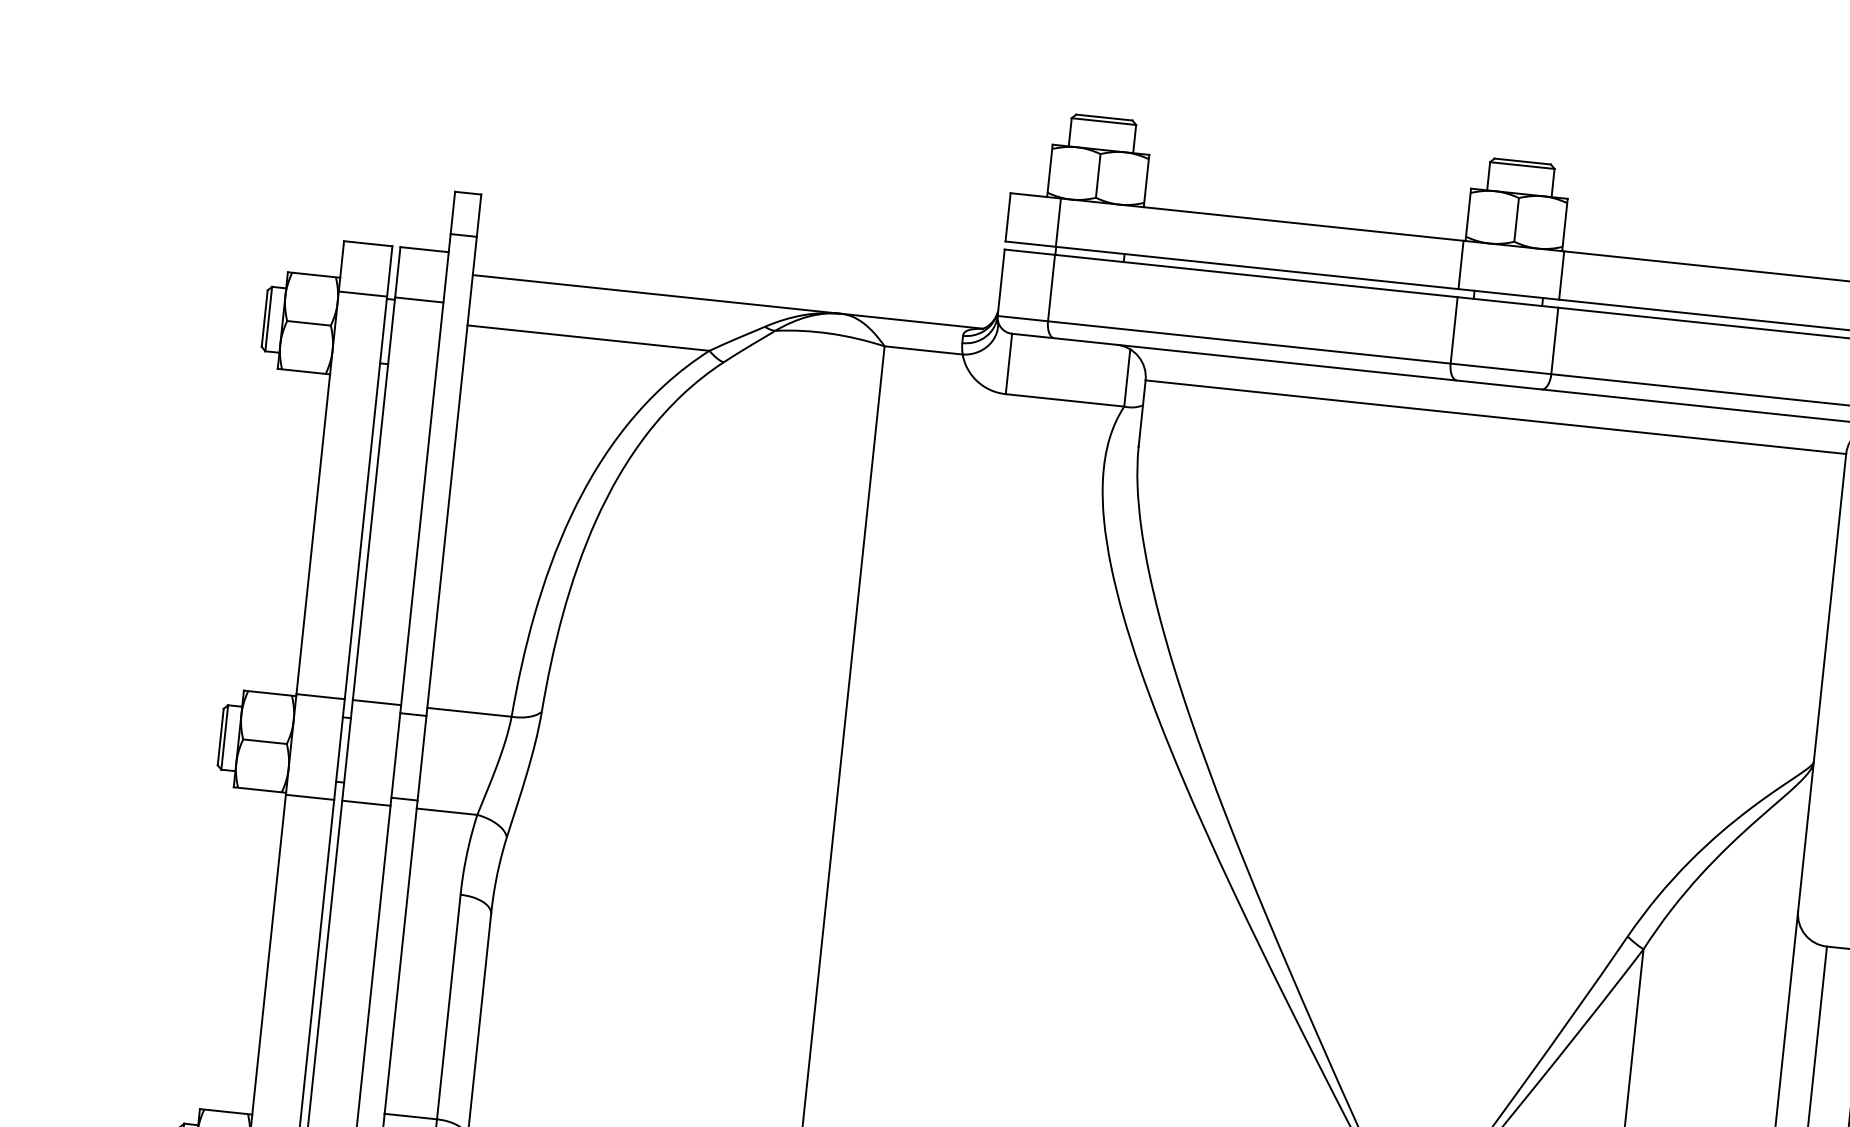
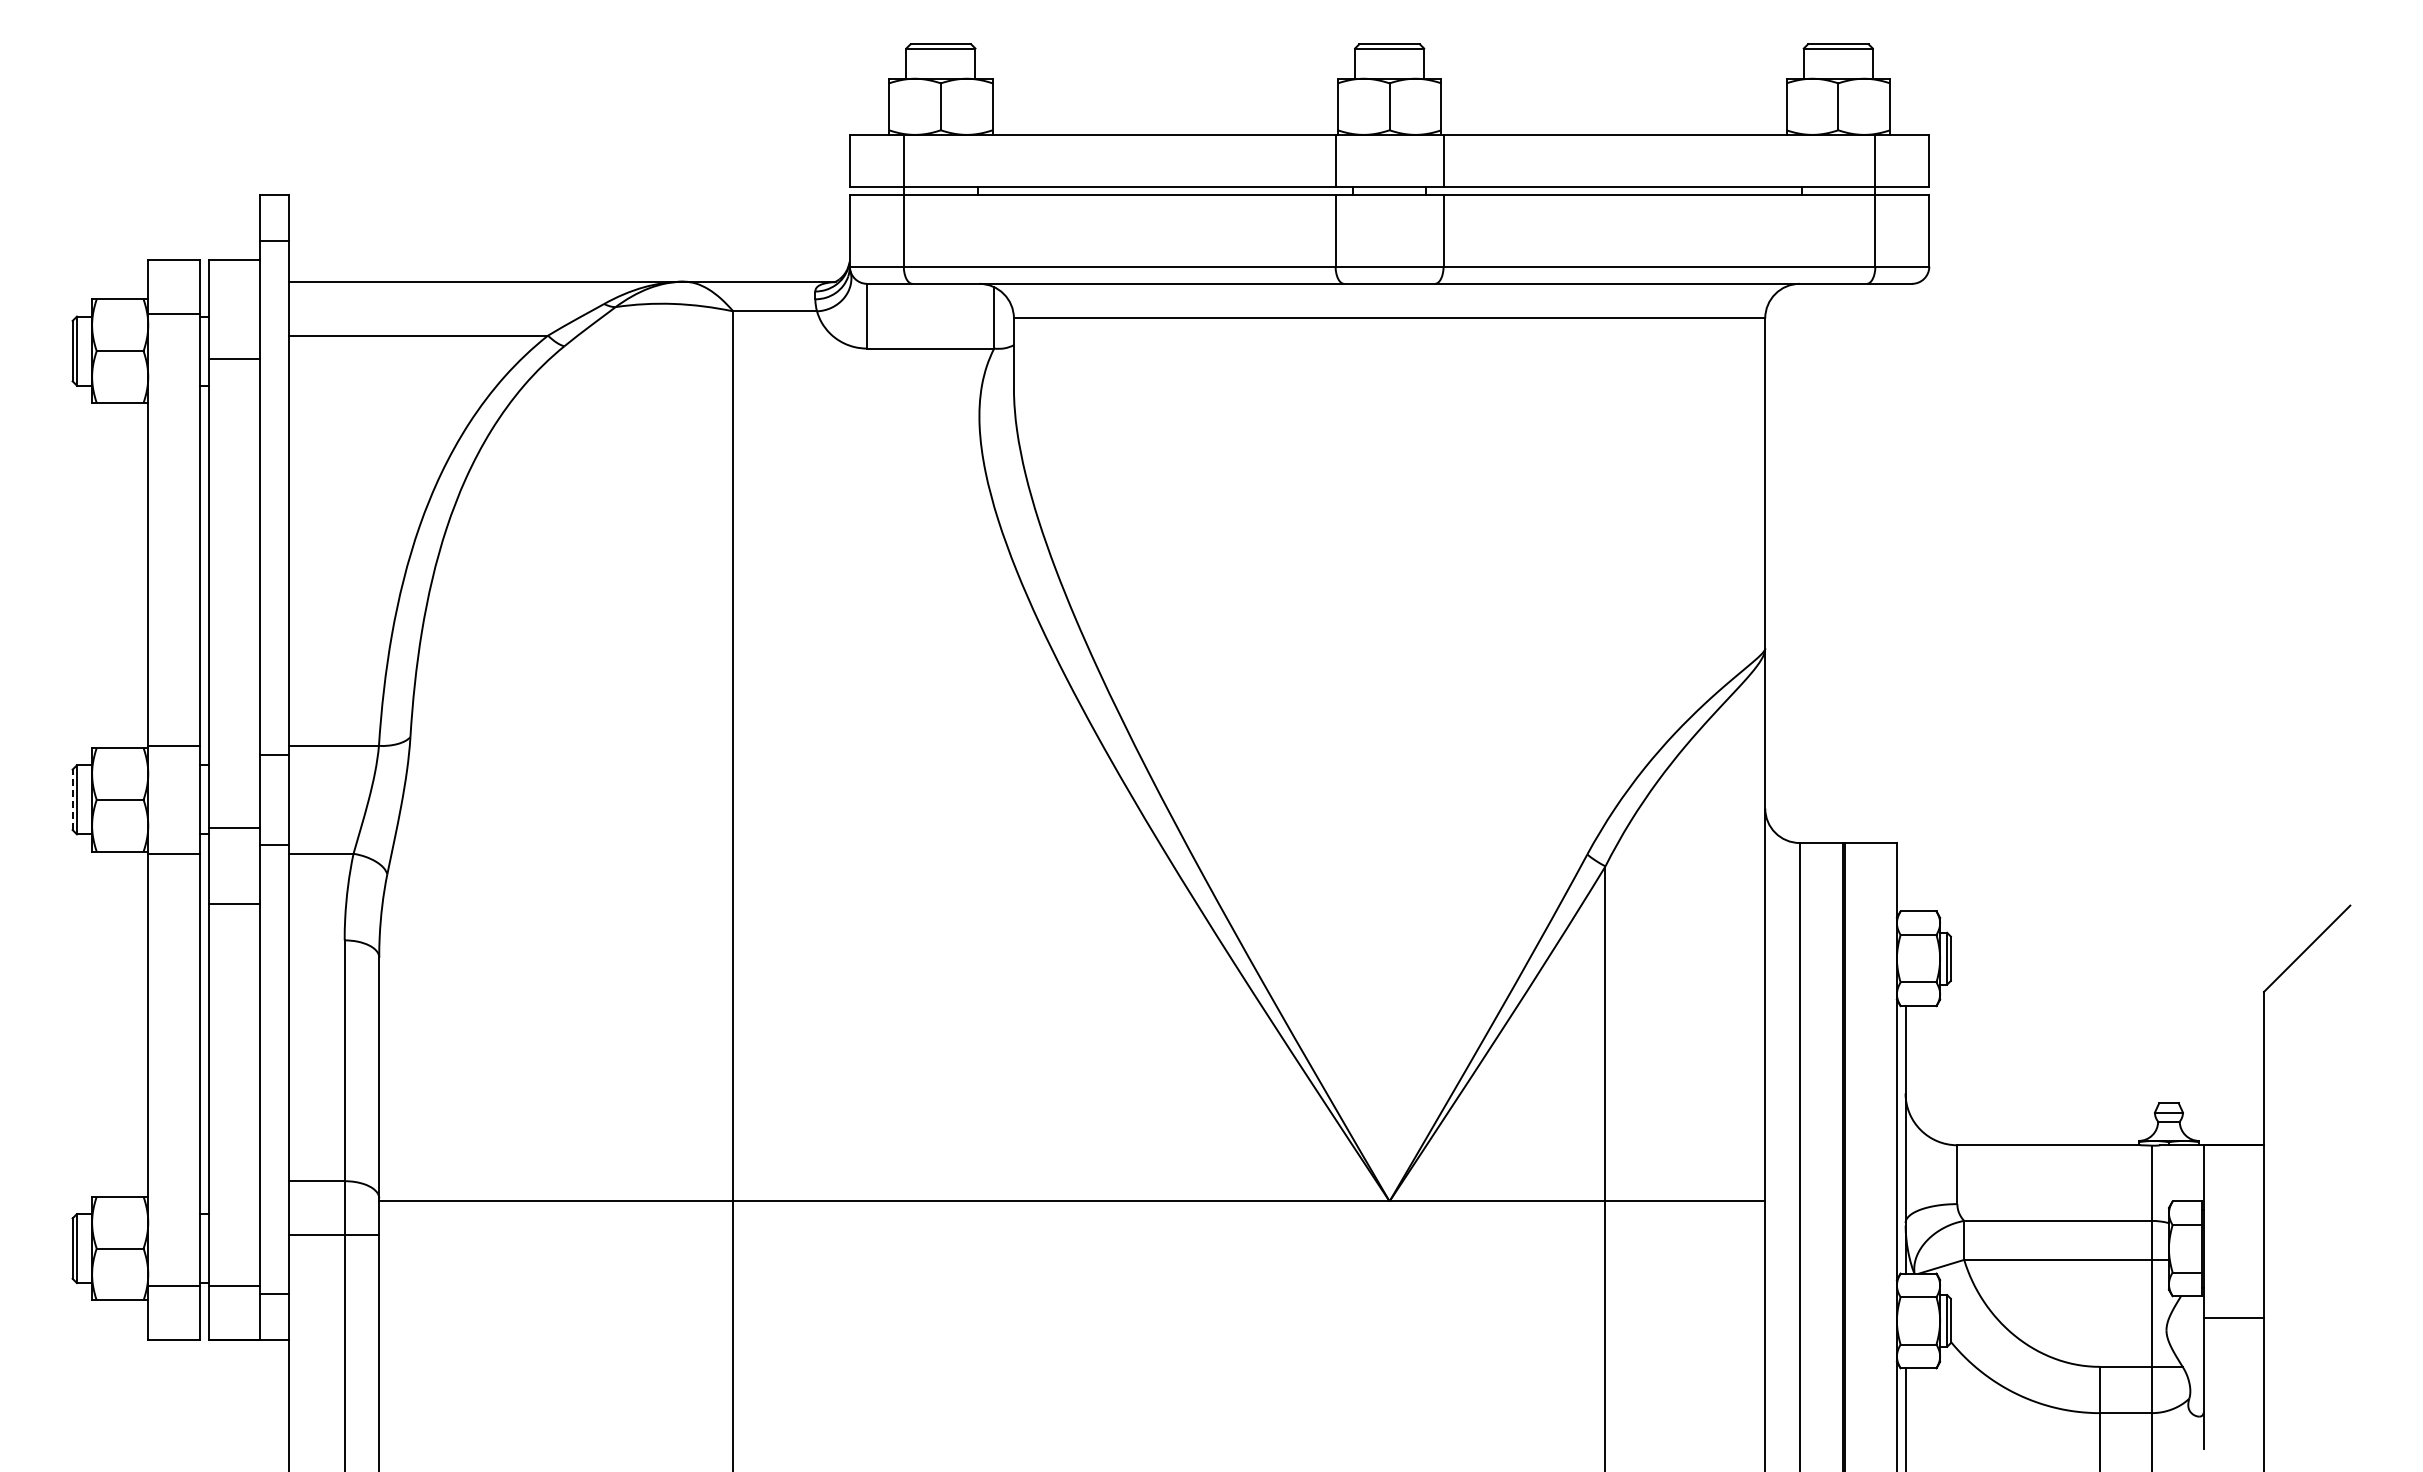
line: (419, 300) -> (234, 359), moved
line: (376, 702) -> (234, 827), moved
line: (220, 736) -> (72, 799), solid -> dashed
line: (366, 802) -> (234, 903), moved

